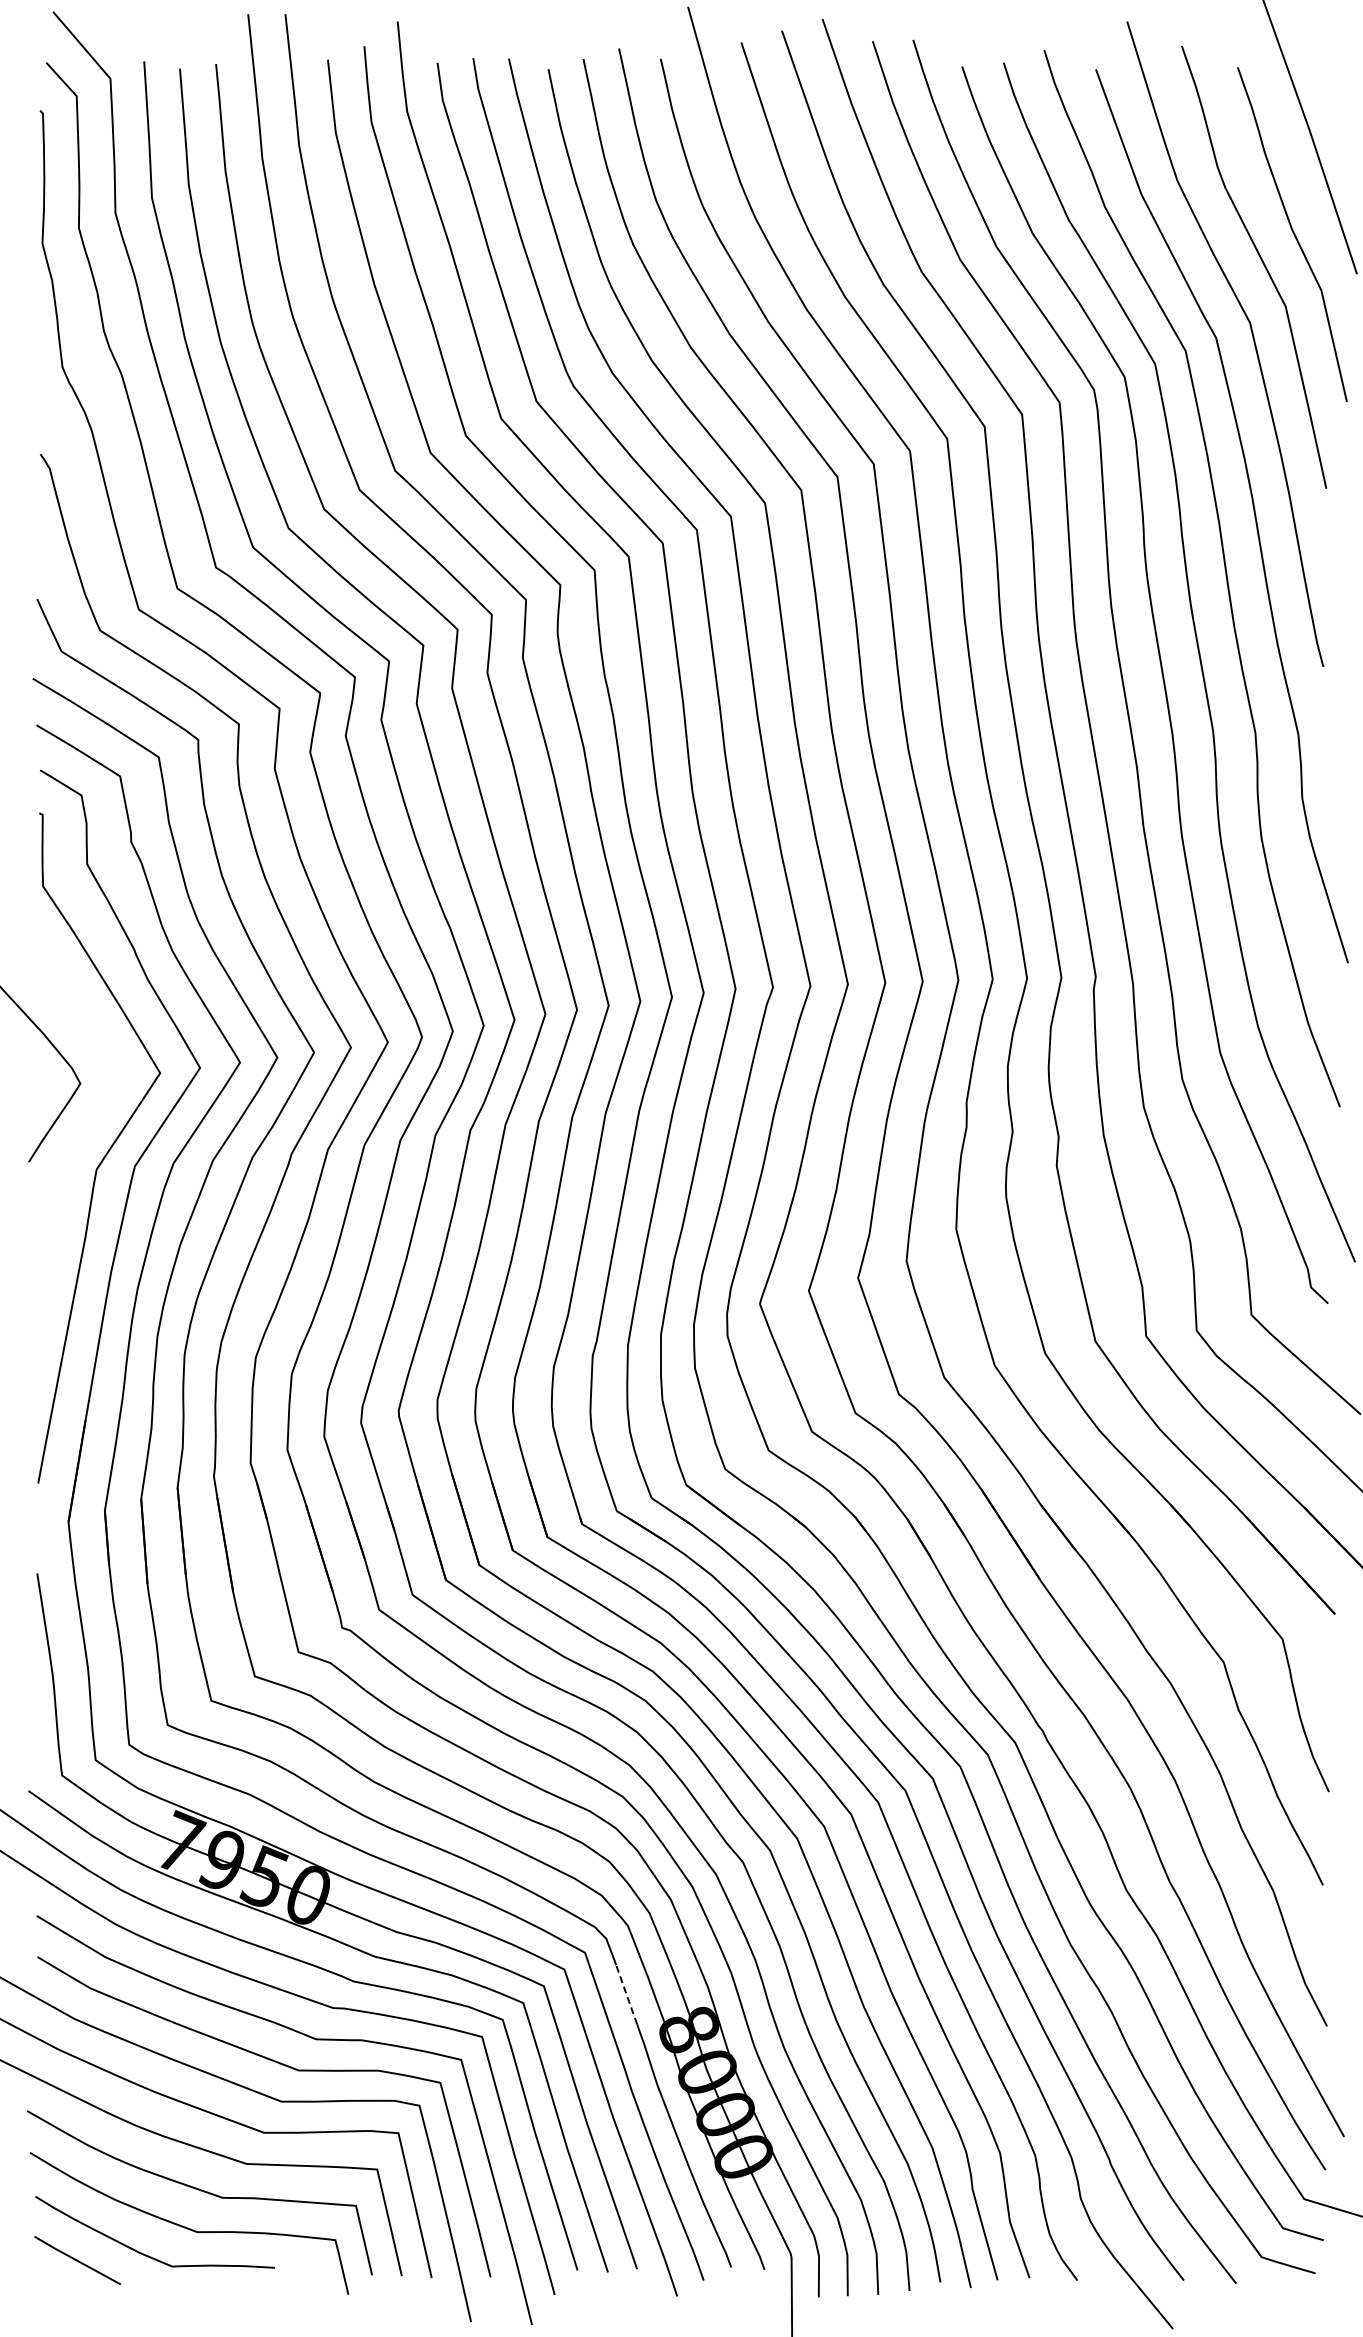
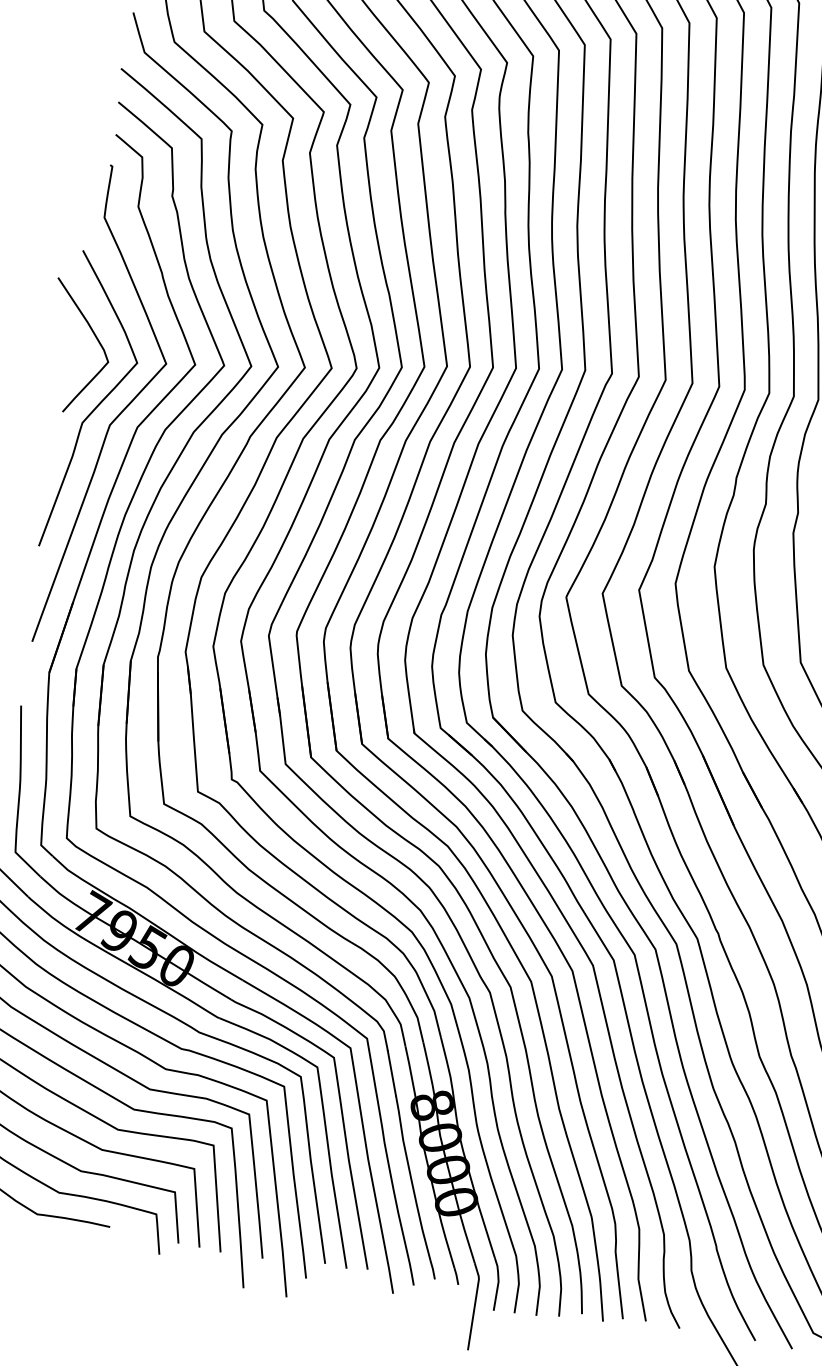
curve: (74, 1145) -> (96, 405), added
line: (626, 1994) -> (391, 1073), dashed -> solid

